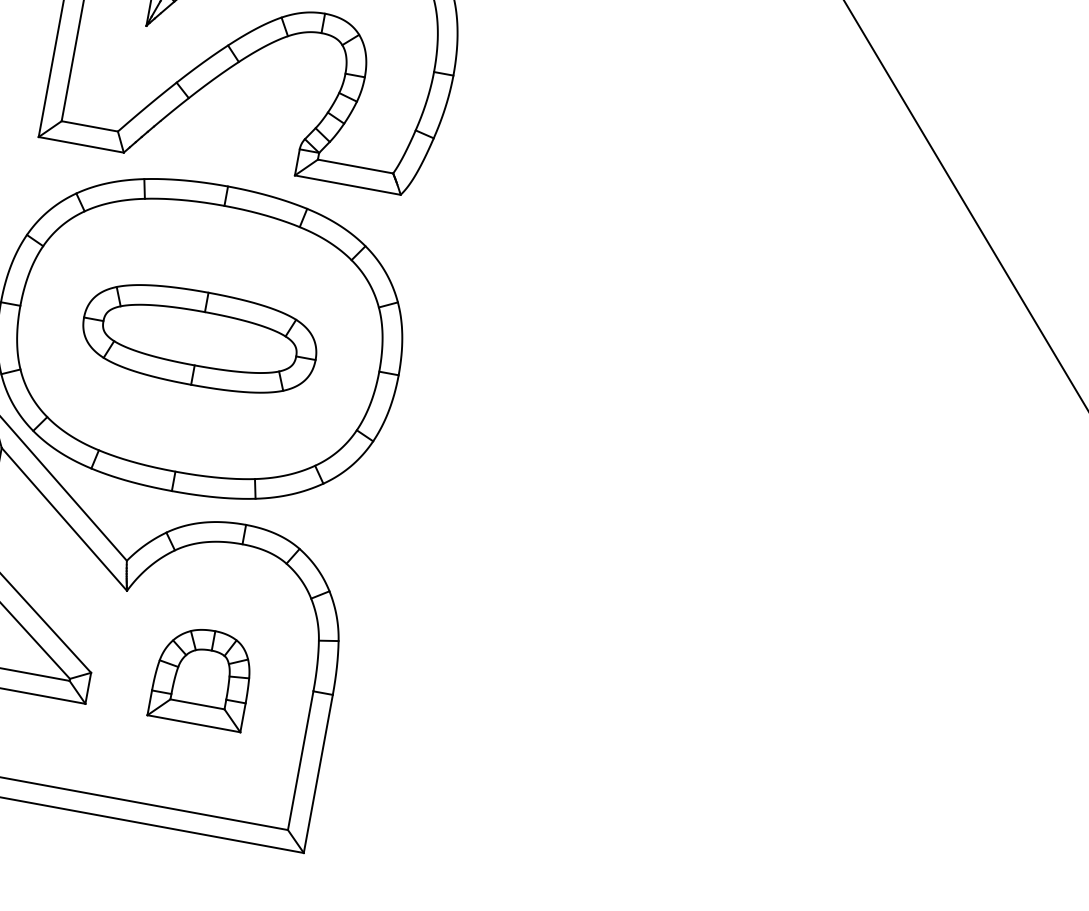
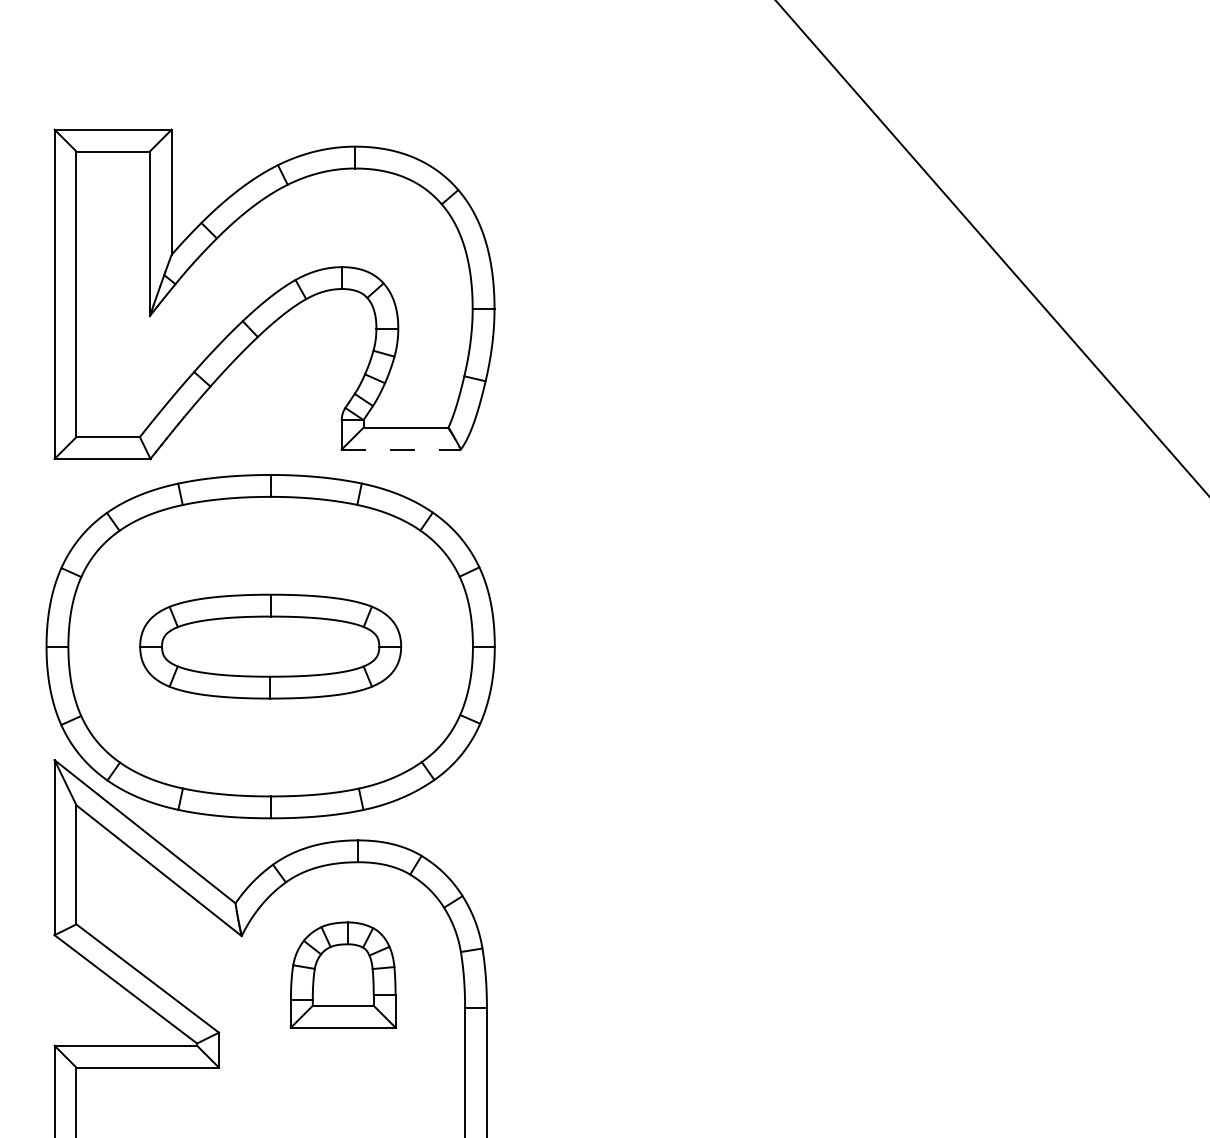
line: (348, 185) -> (401, 449), solid -> dashed
part: (201, 676) -> (342, 974), moved

